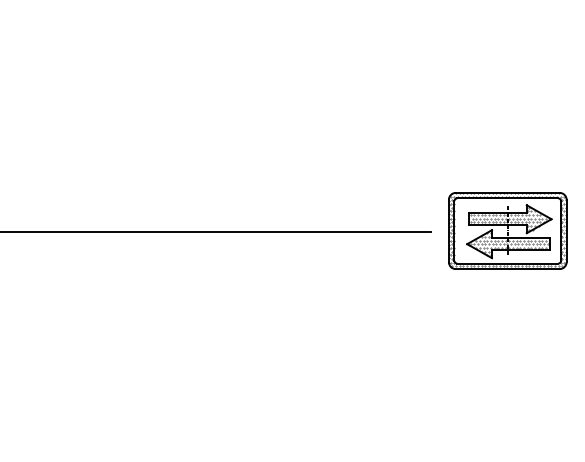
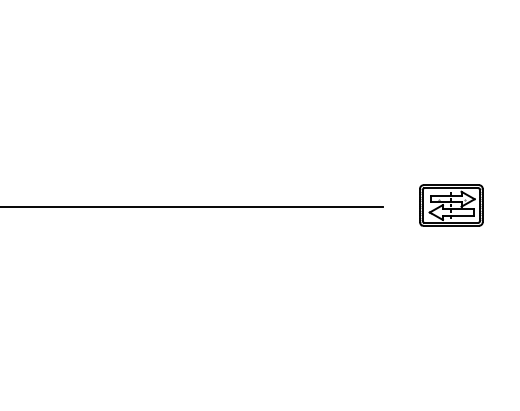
part: (507, 230) -> (451, 205), size x0.6

